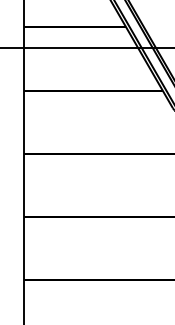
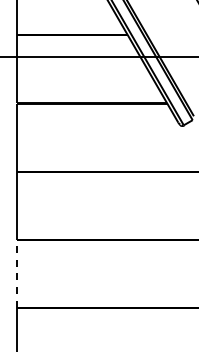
line: (24, 247) -> (17, 273), solid -> dashed

